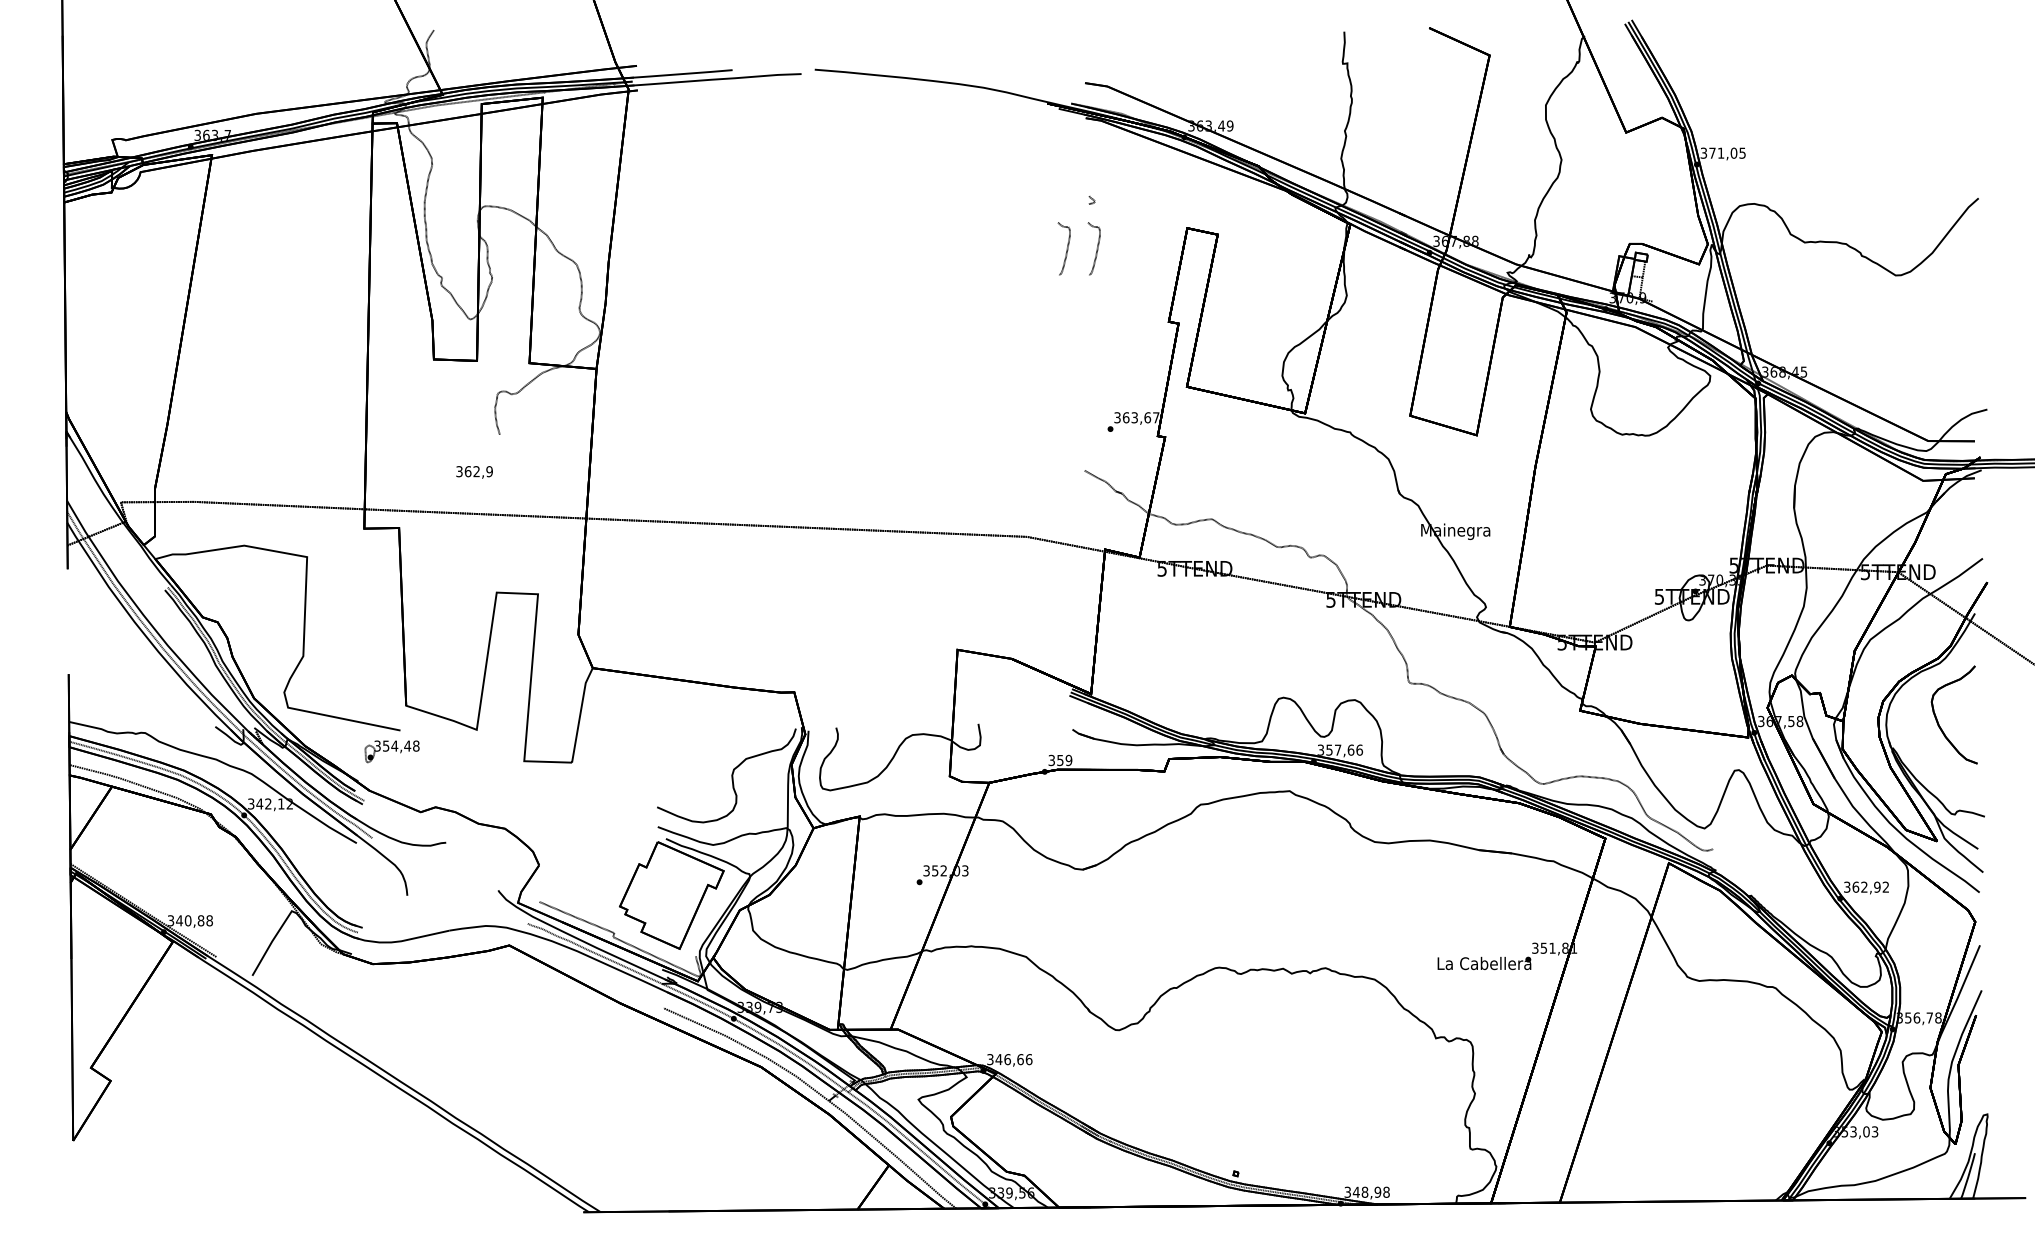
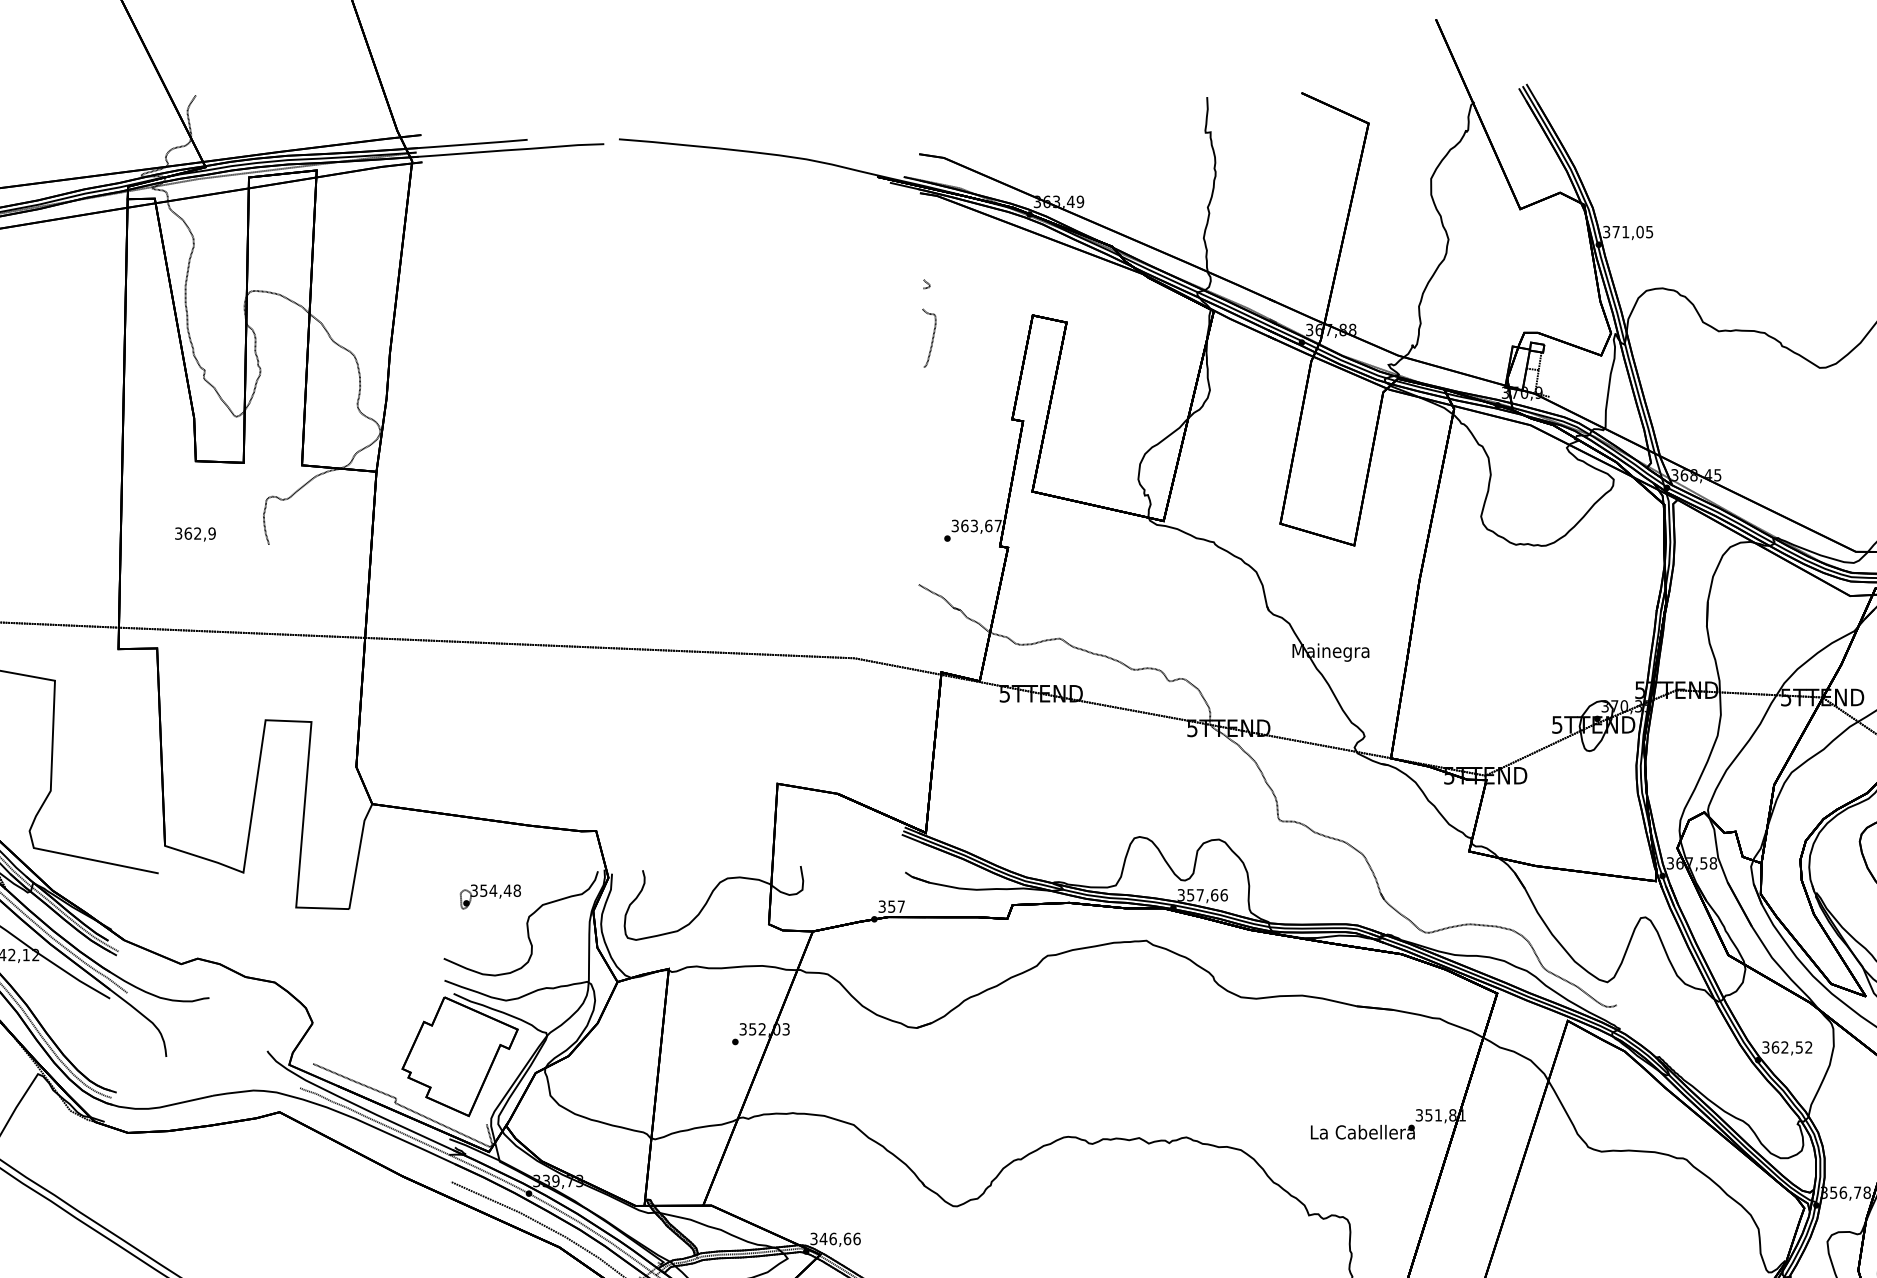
curve: (1066, 248) -> (898, 337), removed
text: (474, 472) -> (195, 534), moved
part: (391, 751) -> (489, 896), moved
text: (1068, 760) -> (900, 906), 359 -> 357
text: (1877, 886) -> (1799, 1046), 362,92 -> 362,52

